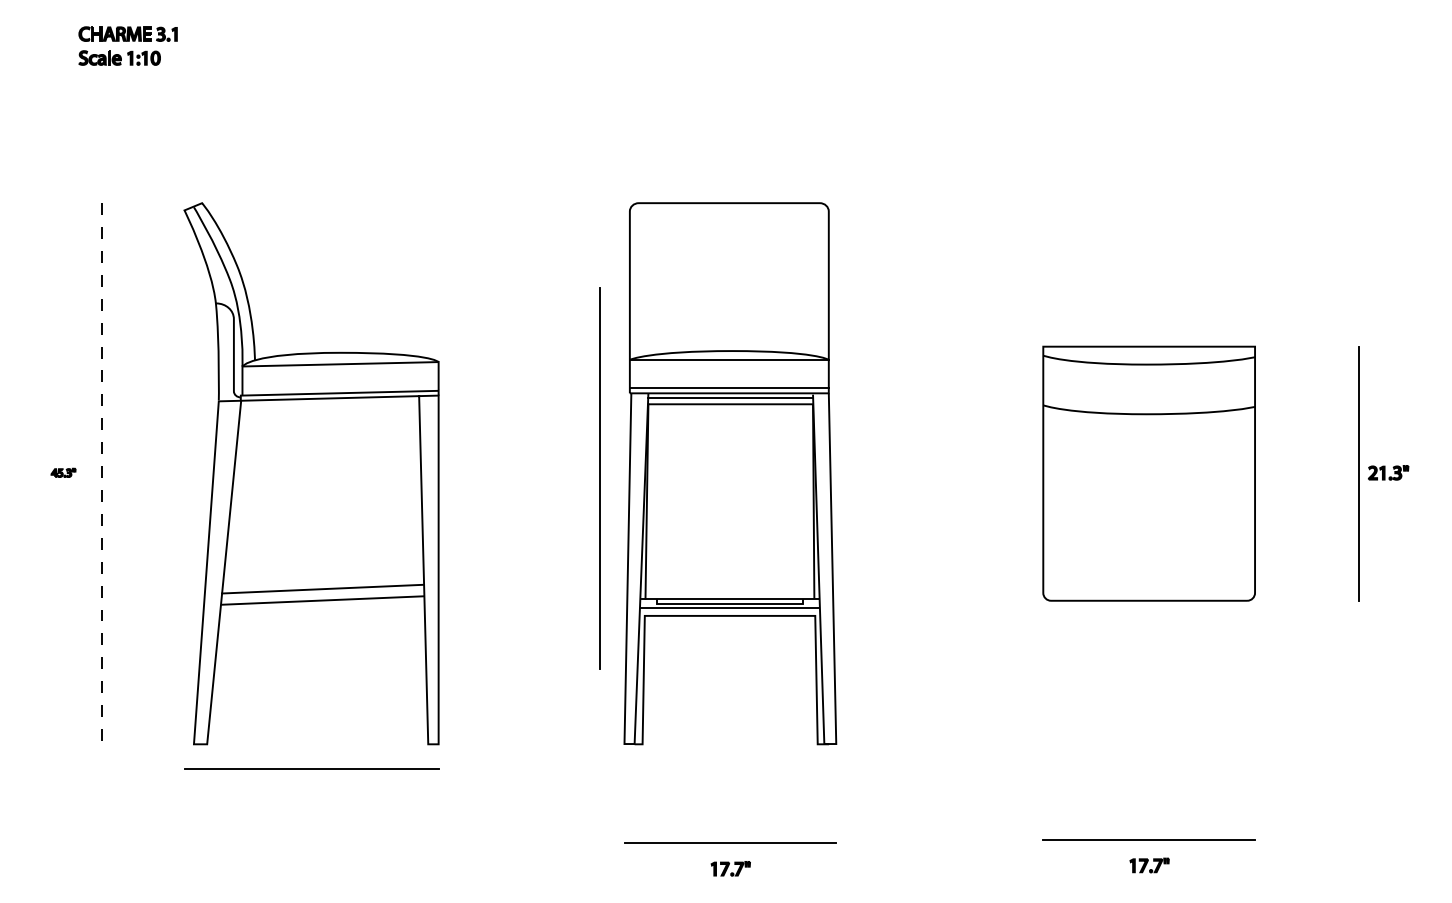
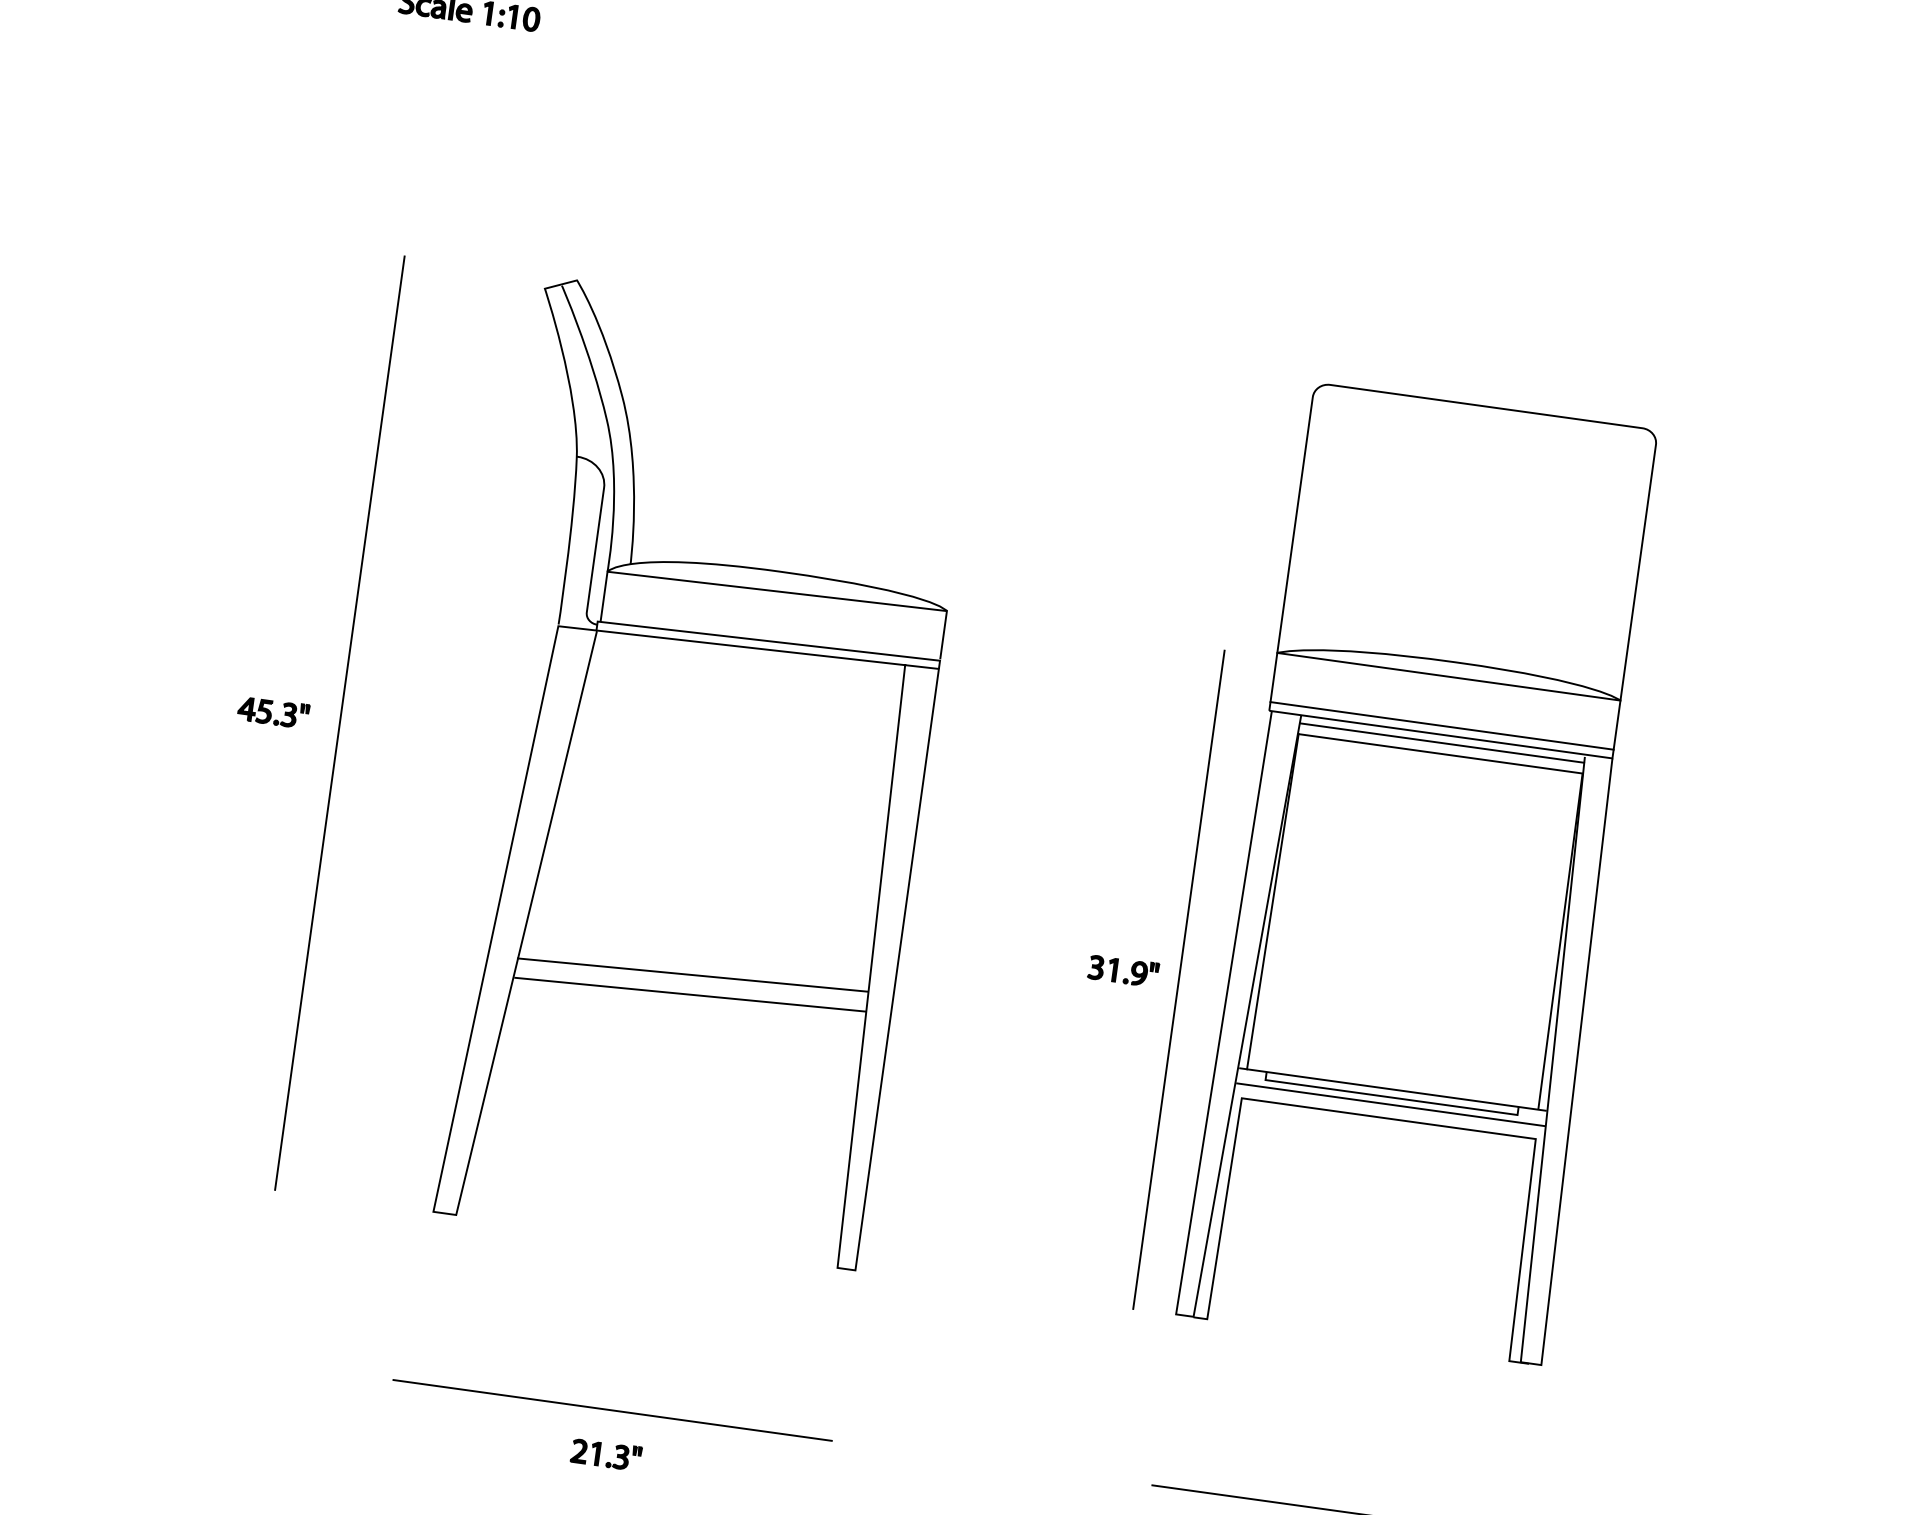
part: (63, 472) -> (273, 711), size x1.67
line: (102, 473) -> (340, 722), dashed -> solid
line: (599, 478) -> (1178, 979), moved
part: (567, 552) -> (1123, 970), added
line: (311, 768) -> (612, 1409), moved
part: (311, 868) -> (606, 1454), added

